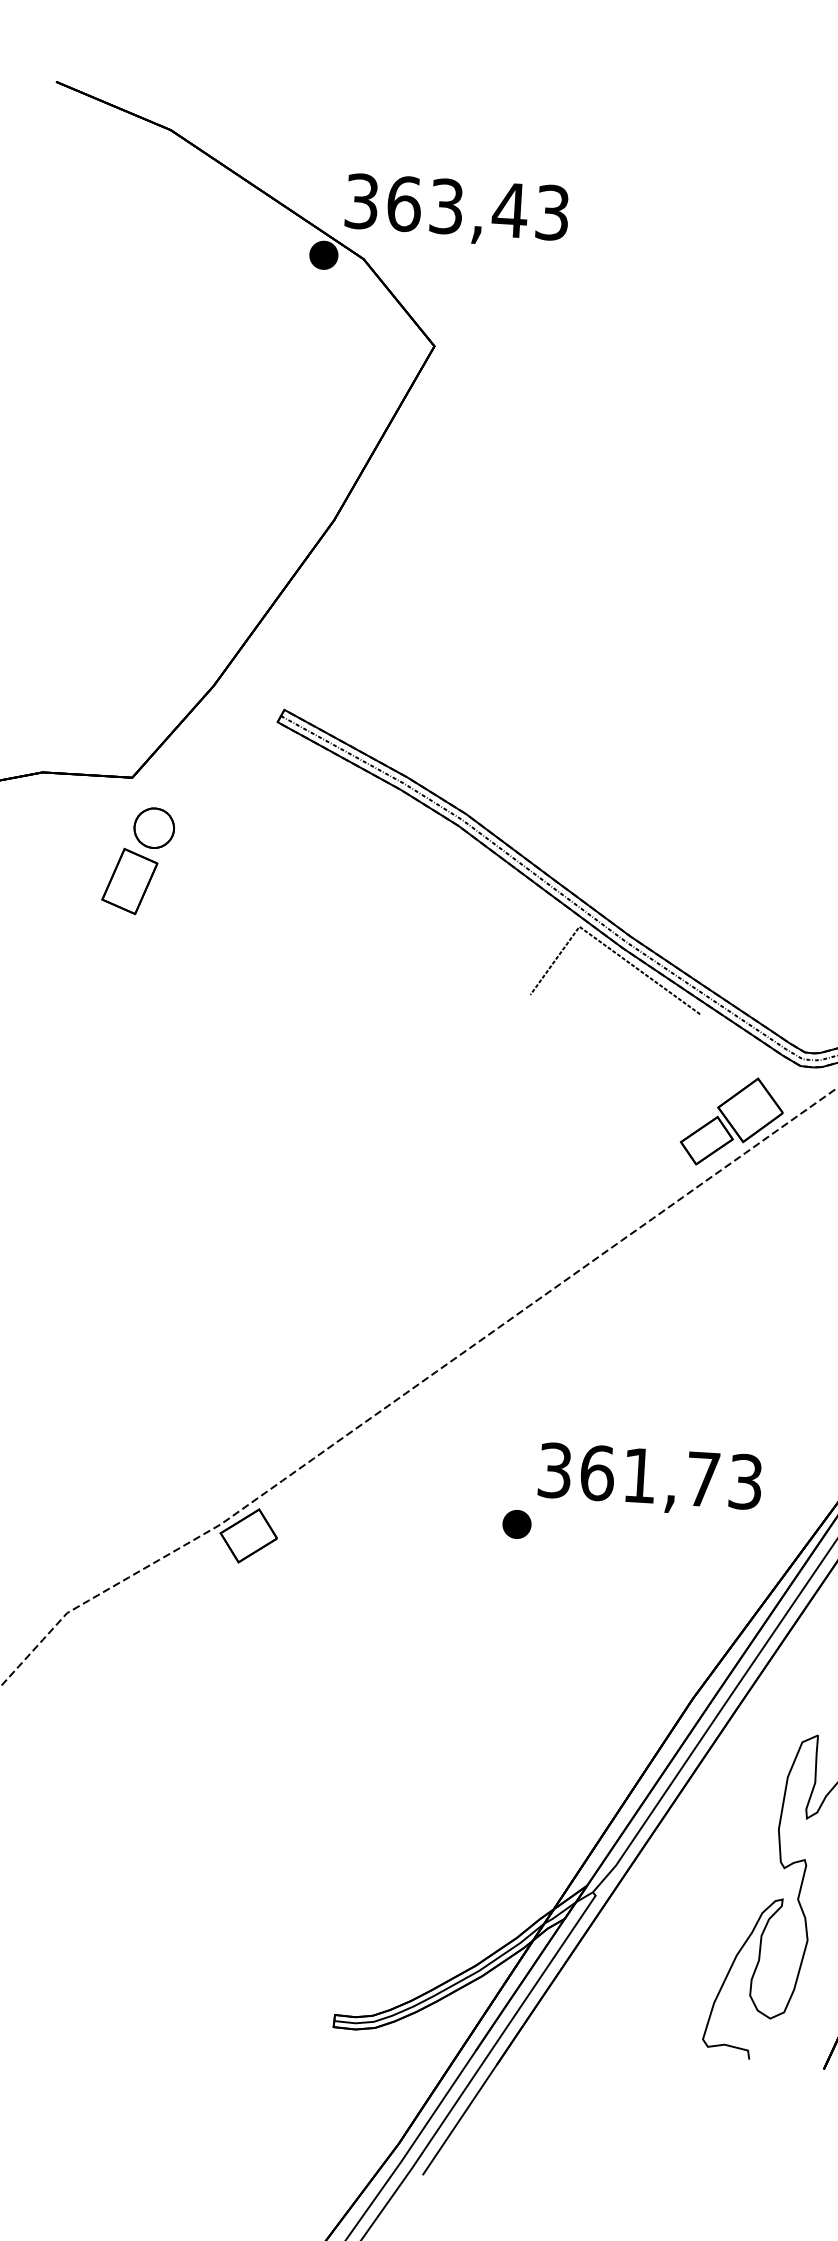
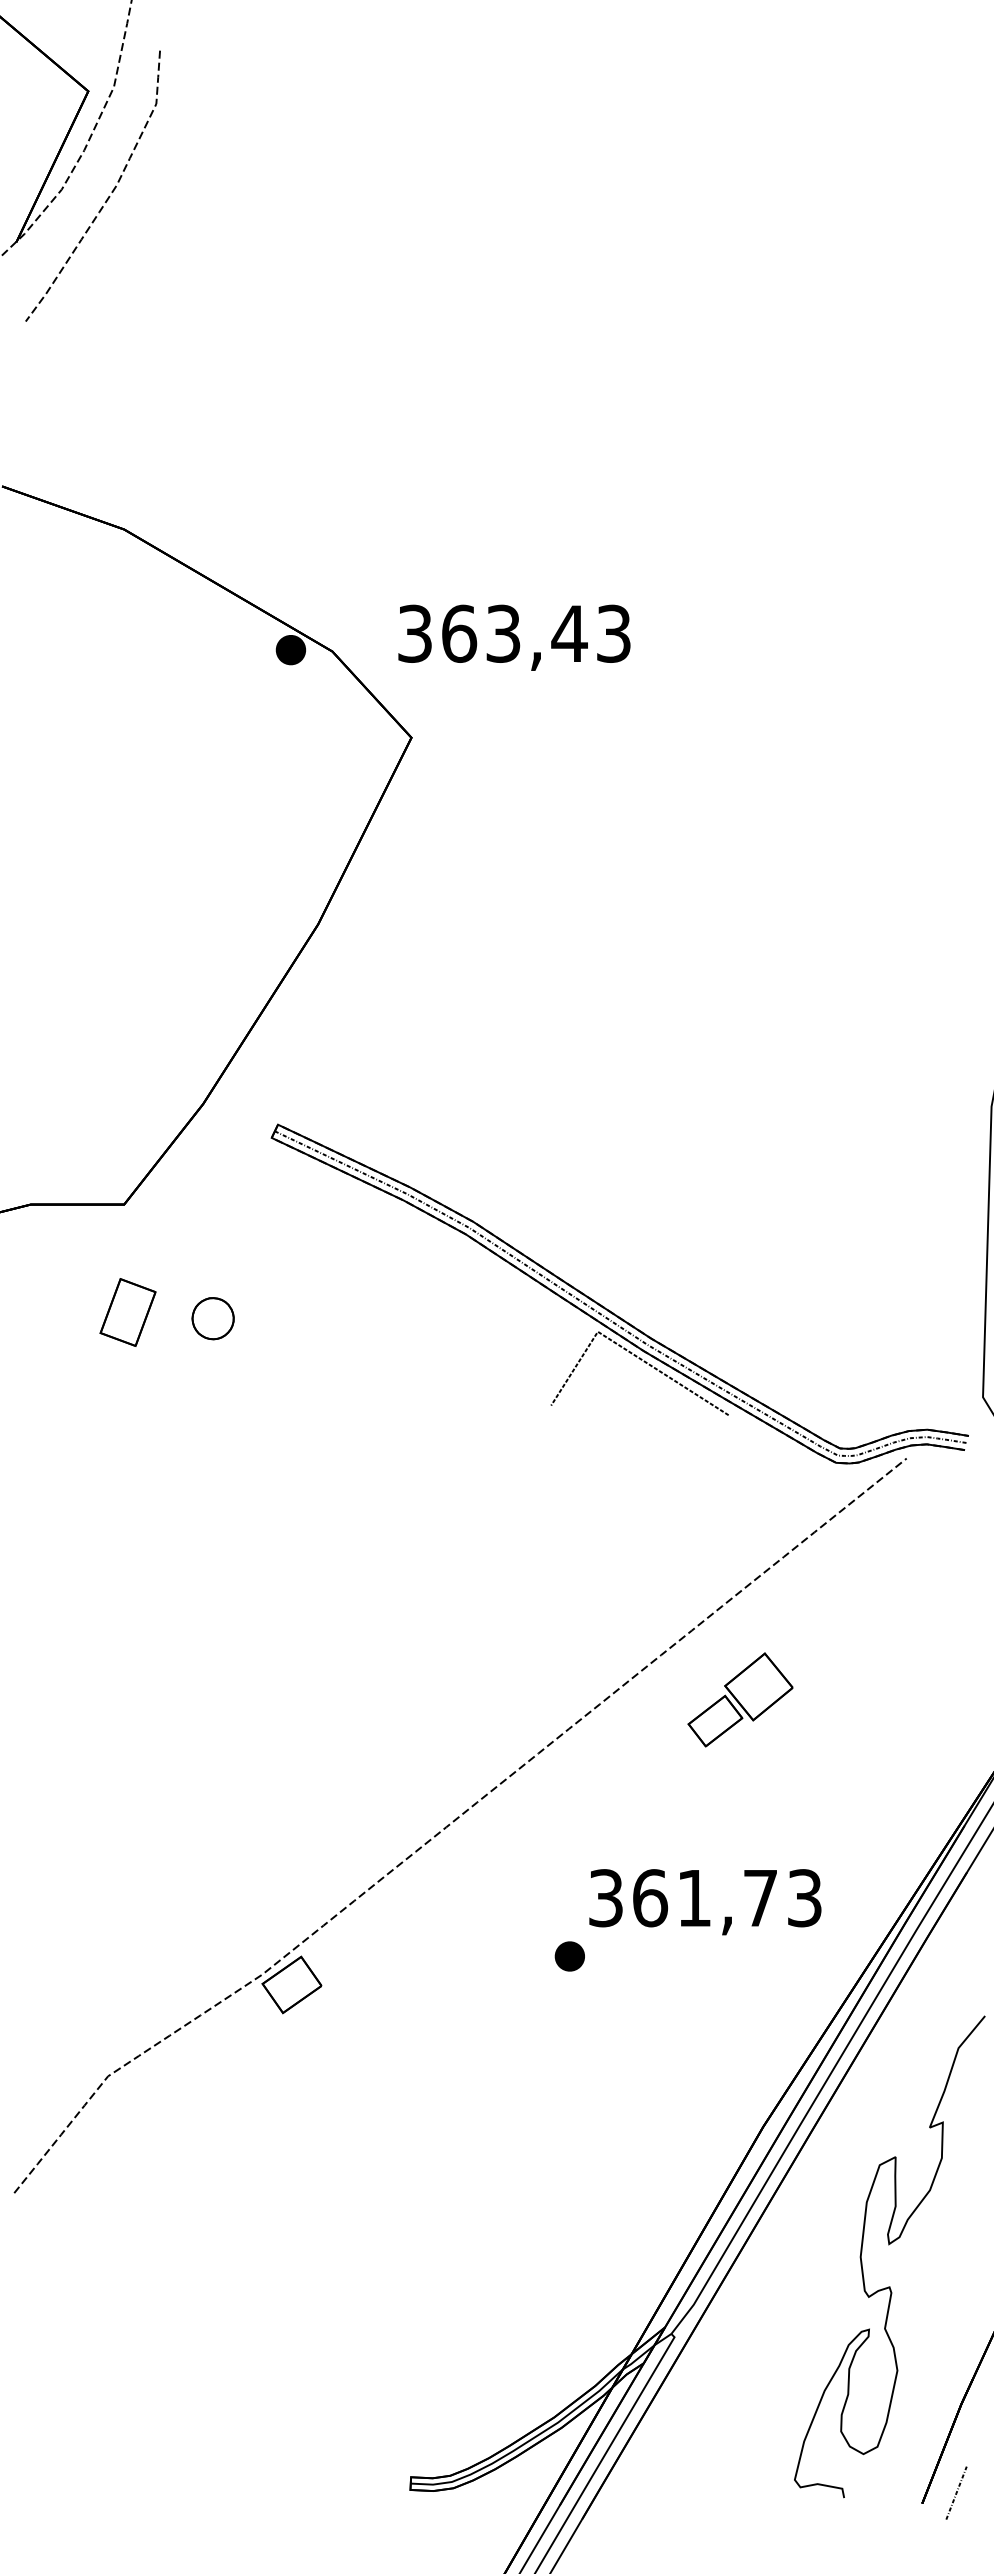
text: (457, 210) -> (514, 637), moved
part: (153, 828) -> (212, 1318), moved
part: (732, 1121) -> (740, 1699), moved

